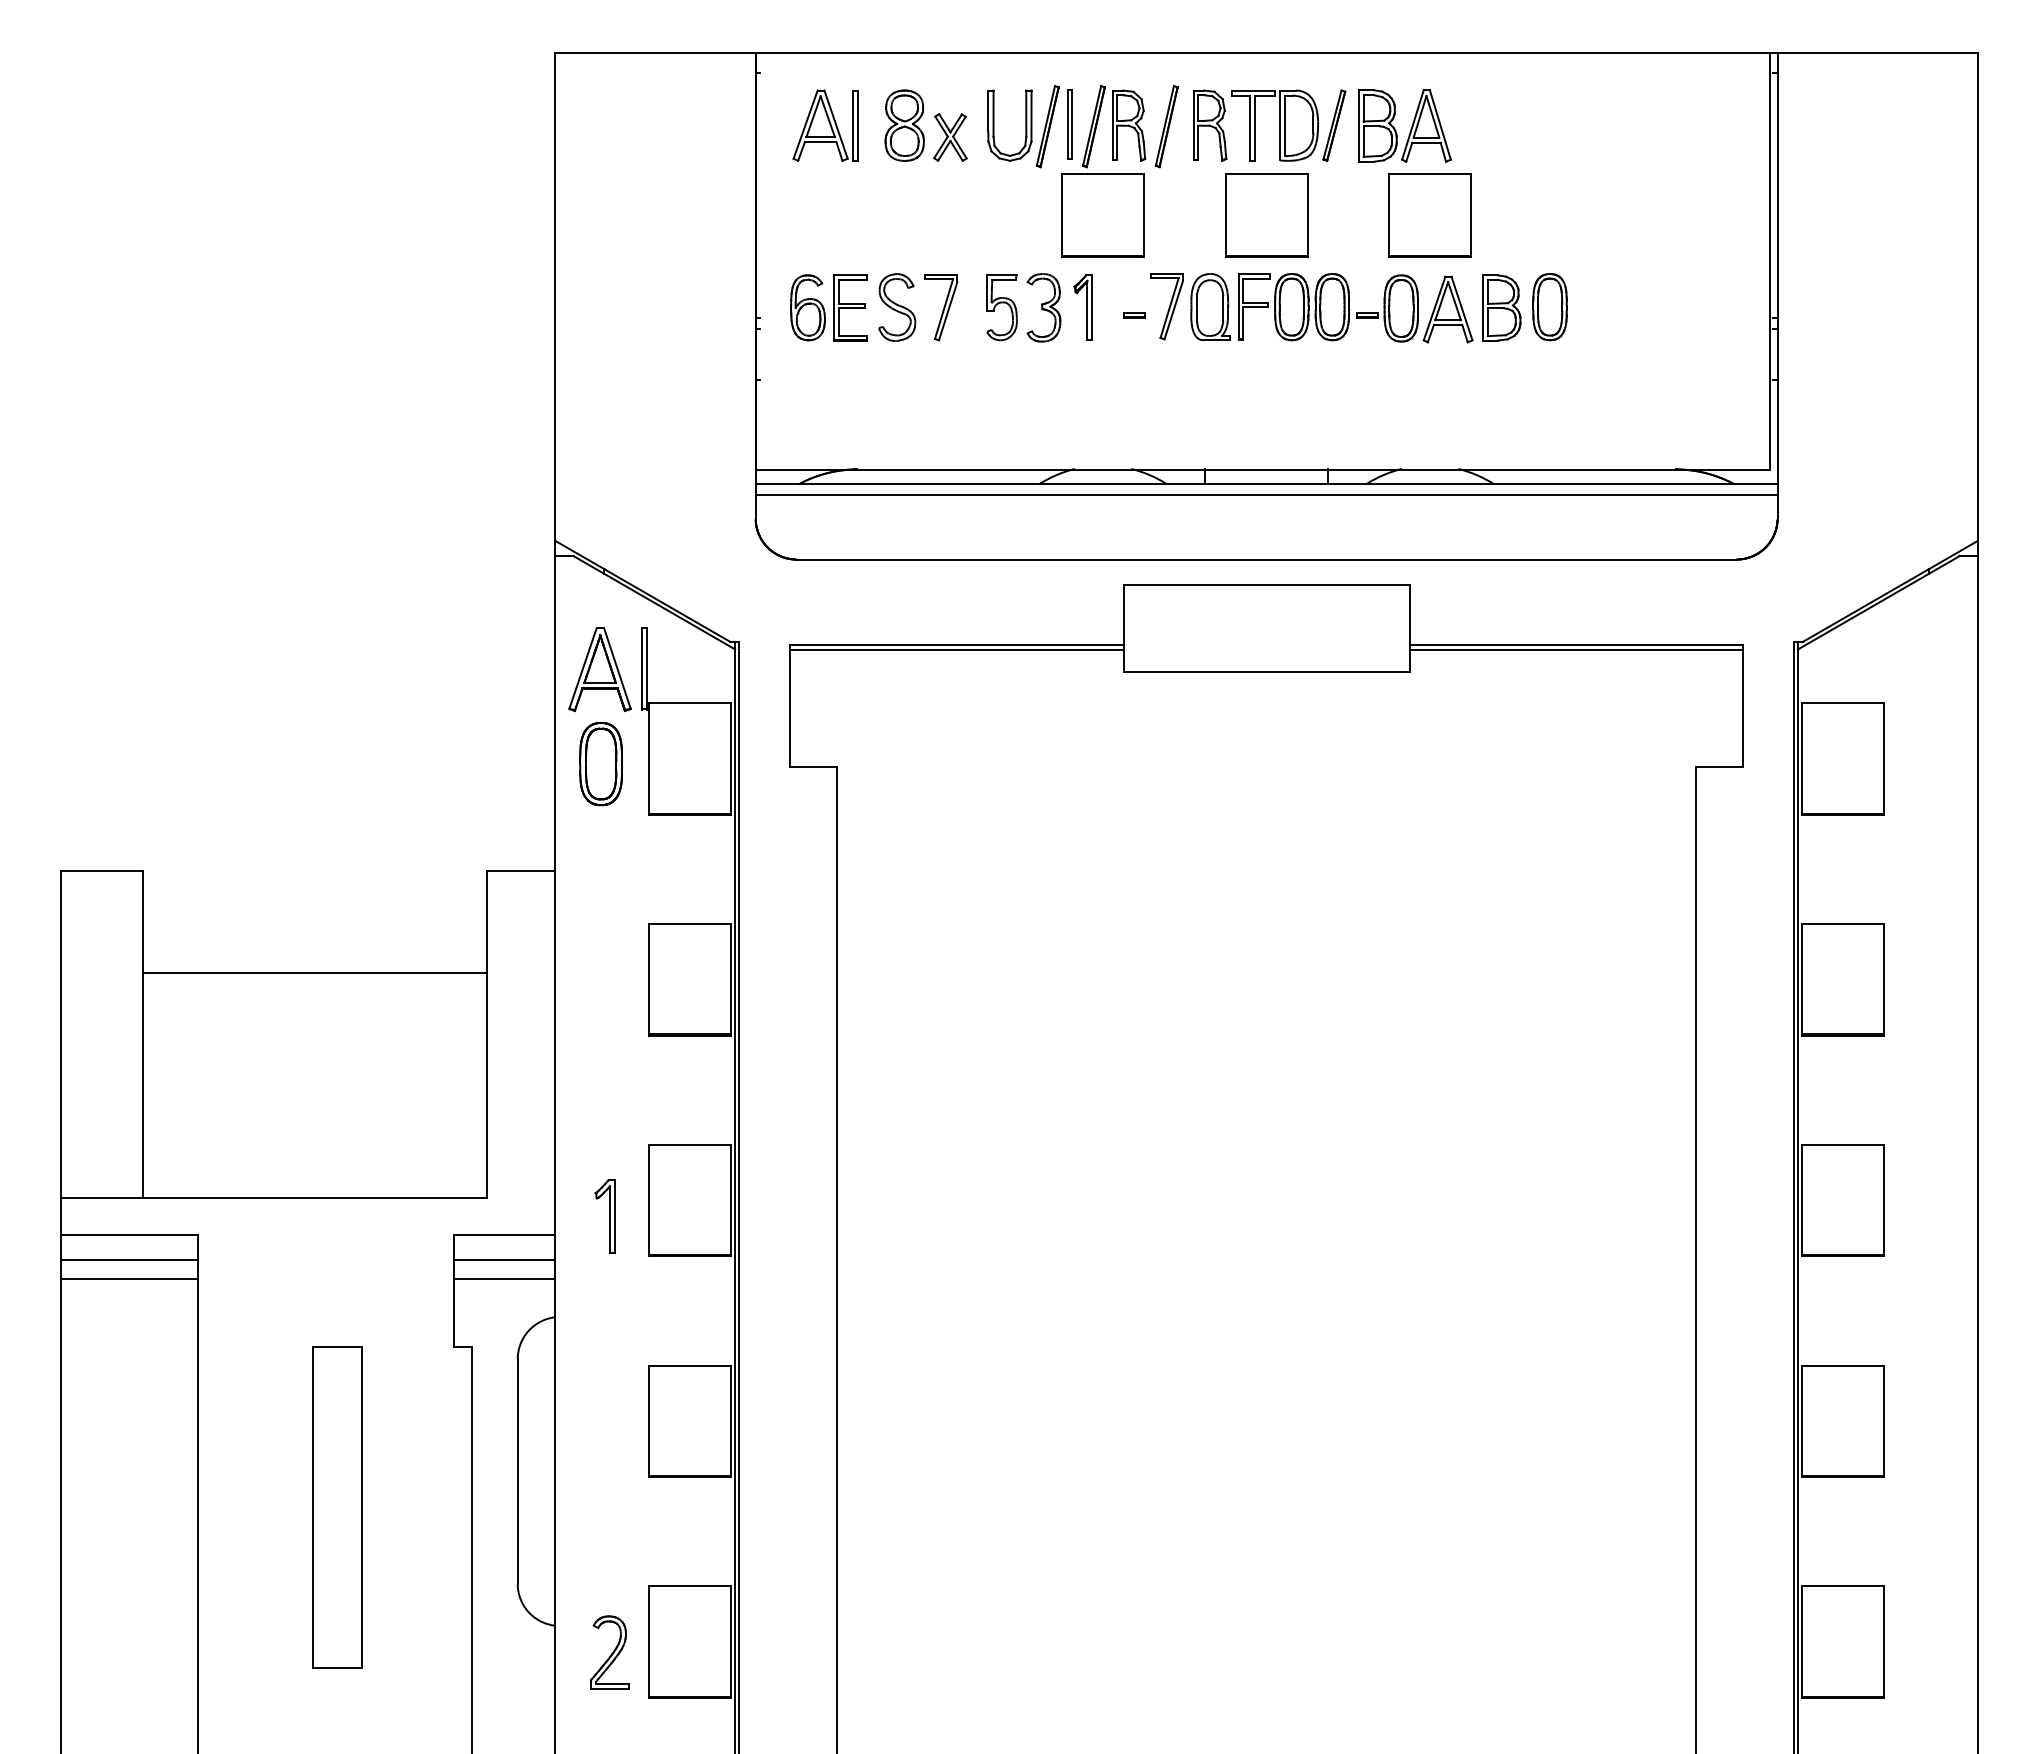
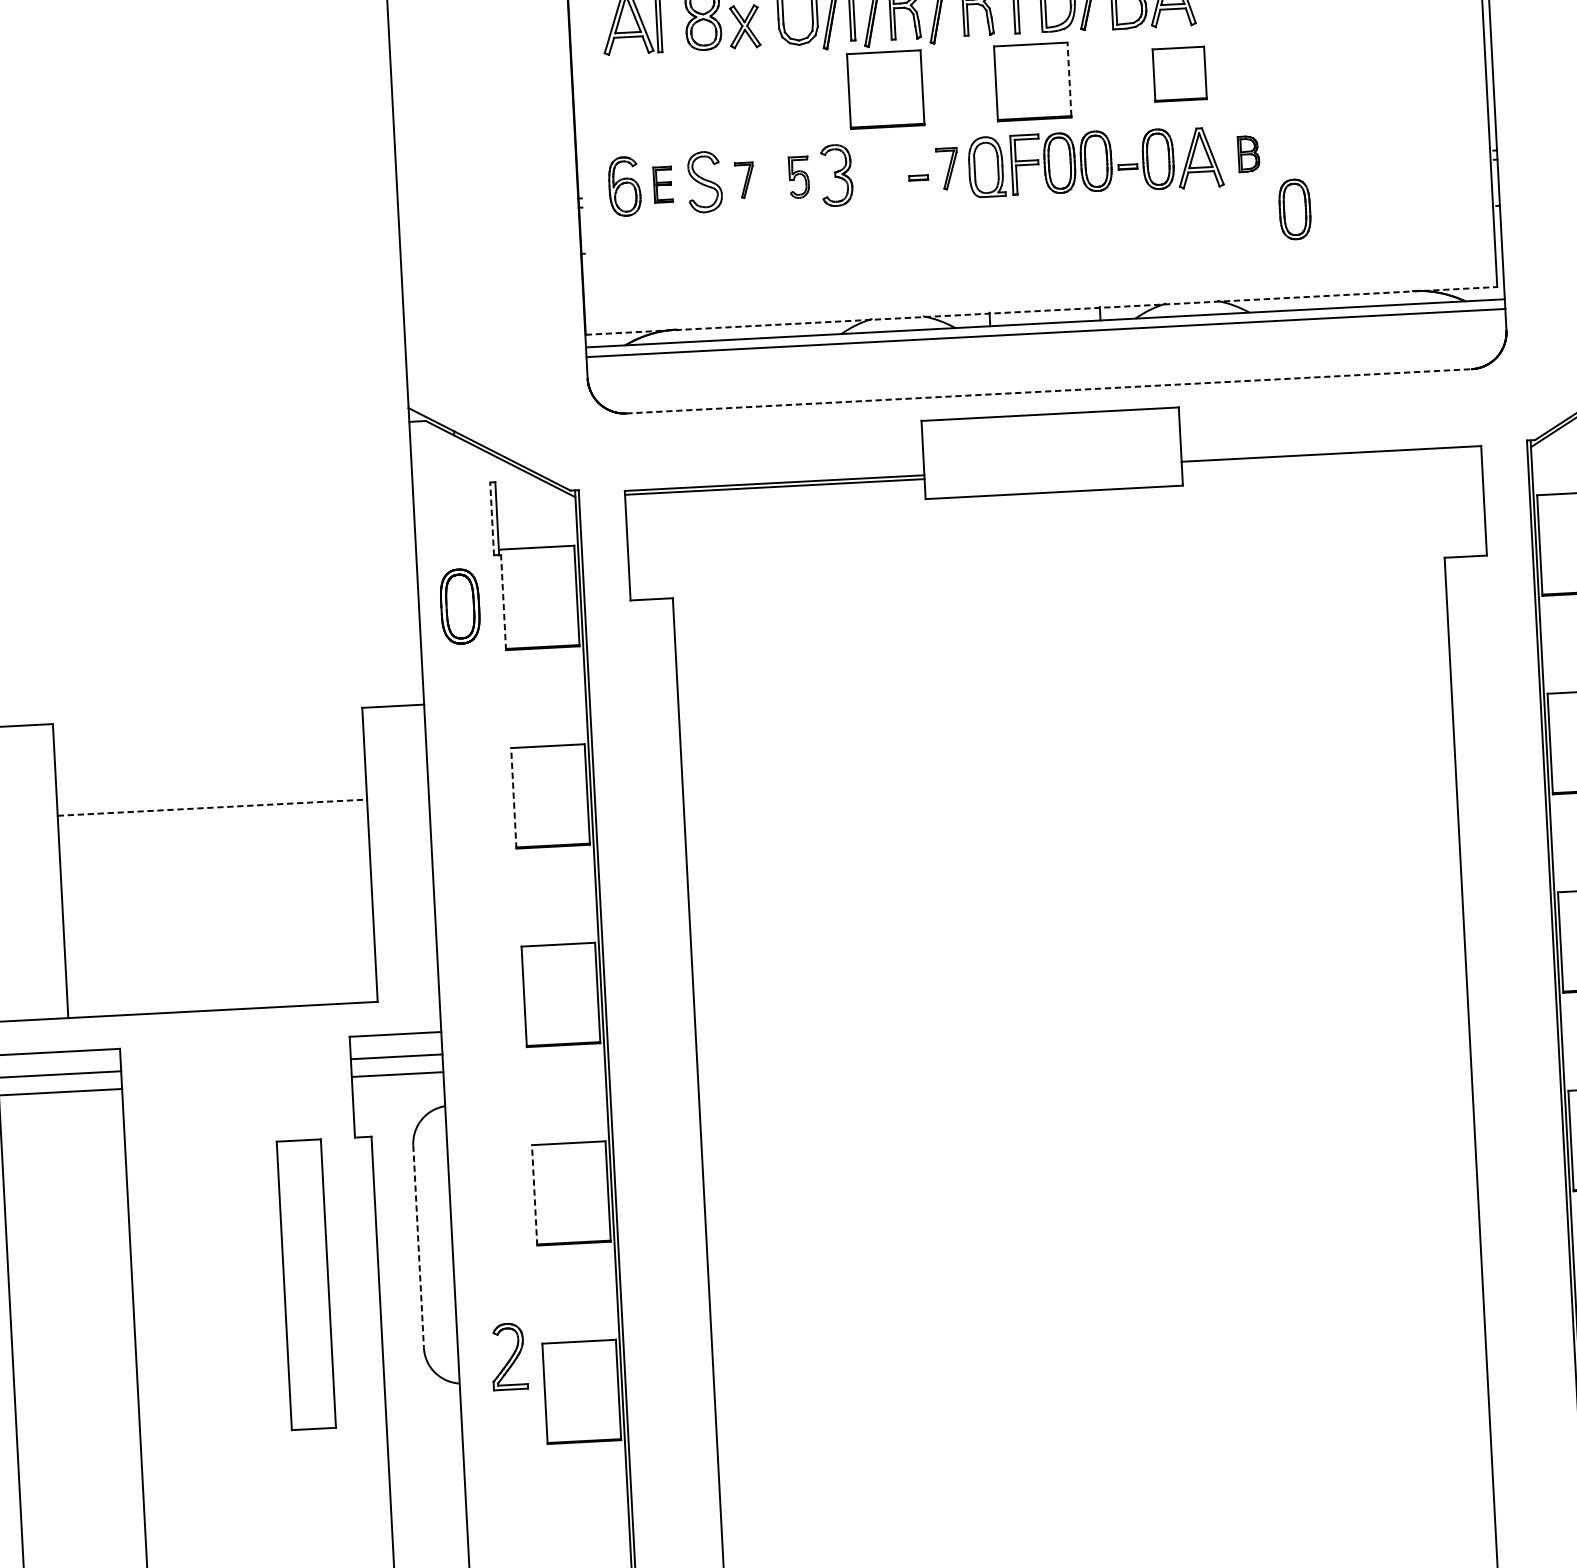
line: (1307, 214) -> (1069, 79), solid -> dashed
part: (1429, 215) -> (1179, 74), size x0.7
part: (1166, 306) -> (947, 168), size x0.7
part: (850, 307) -> (662, 184), size x0.6
part: (941, 307) -> (744, 180), size x0.6
part: (1001, 307) -> (798, 177), size x0.7
part: (1082, 307) -> (871, 173), removed
part: (1501, 307) -> (1248, 153), size x0.6
part: (1549, 307) -> (1294, 209), moved
line: (1263, 469) -> (1041, 310), solid -> dashed
line: (1267, 559) -> (1049, 391), solid -> dashed
line: (1575, 649) -> (1330, 457), removed
line: (641, 668) -> (492, 518), solid -> dashed
part: (599, 669) -> (454, 521), removed
line: (649, 759) -> (503, 600), solid -> dashed
line: (315, 972) -> (213, 807), solid -> dashed
line: (649, 979) -> (513, 798), solid -> dashed
part: (604, 1216) -> (484, 1013), removed
line: (649, 1421) -> (534, 1195), solid -> dashed
line: (517, 1472) -> (418, 1247), solid -> dashed
part: (337, 1507) -> (306, 1284), moved
part: (609, 1652) -> (508, 1356), moved

